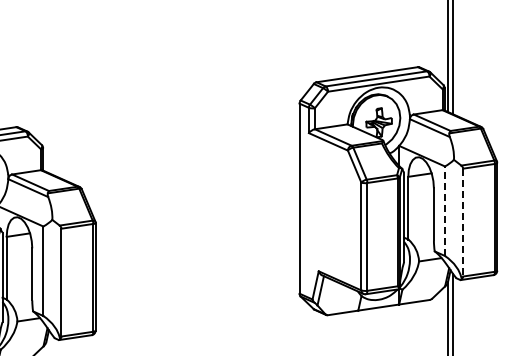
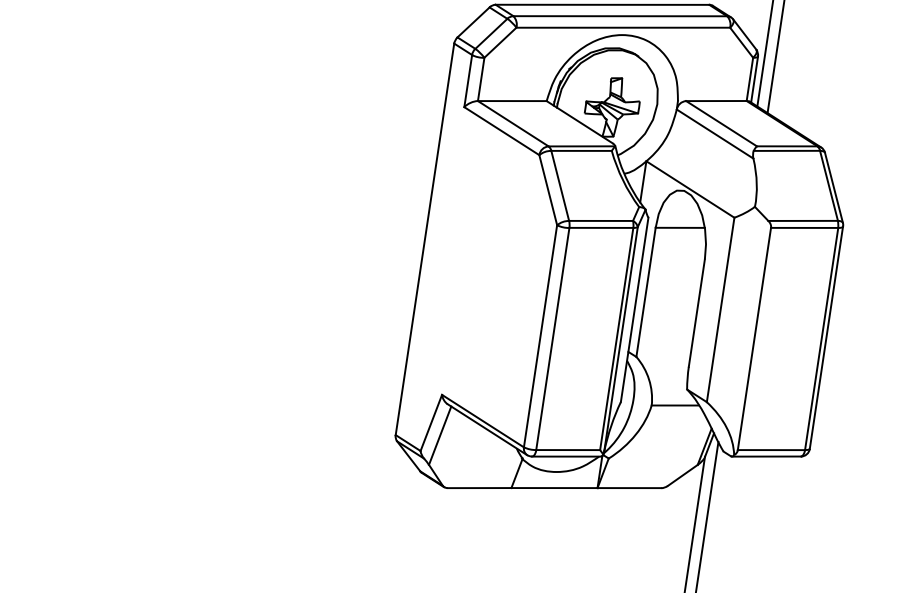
line: (444, 211) -> (719, 310), dashed -> solid
line: (463, 222) -> (755, 338), dashed -> solid

